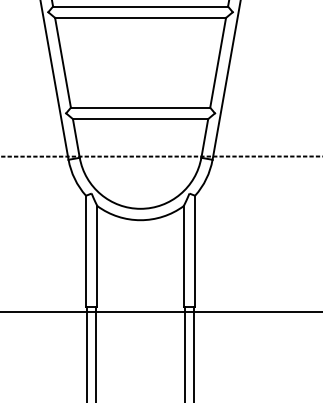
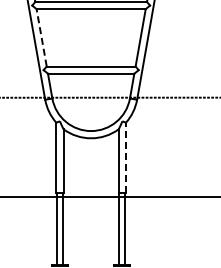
line: (62, 62) -> (41, 37), solid -> dashed
line: (194, 250) -> (125, 157), solid -> dashed

